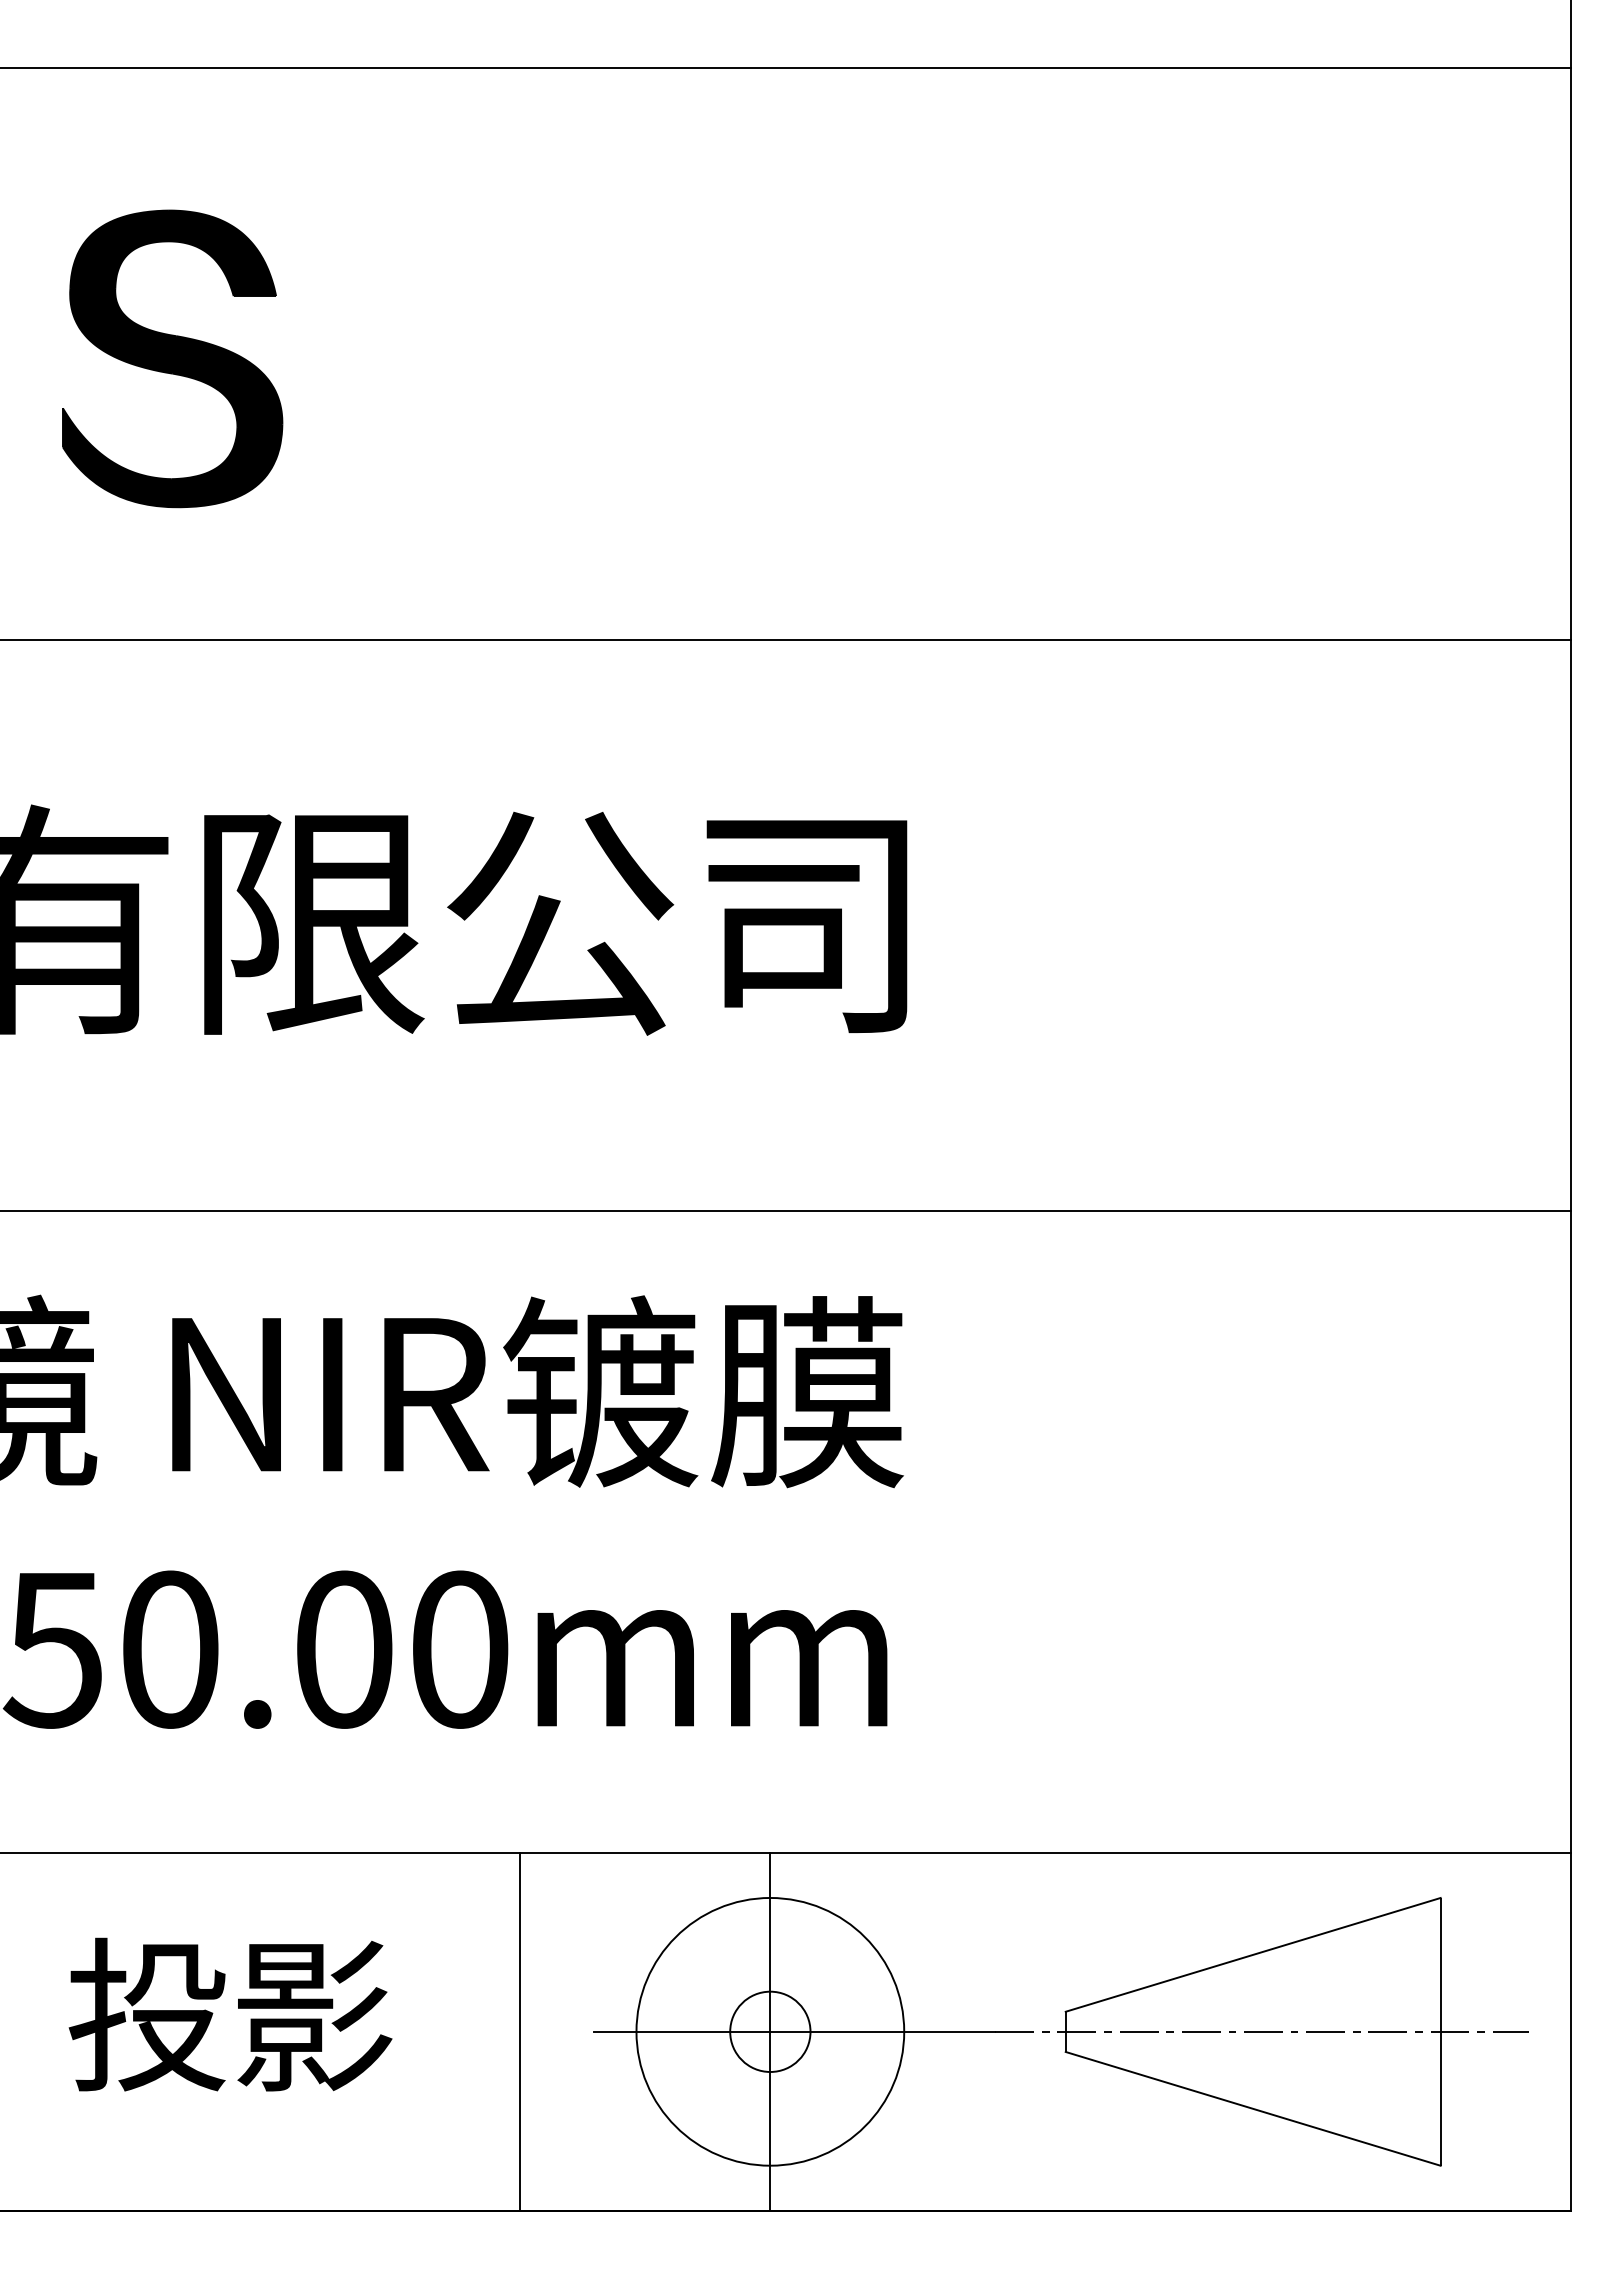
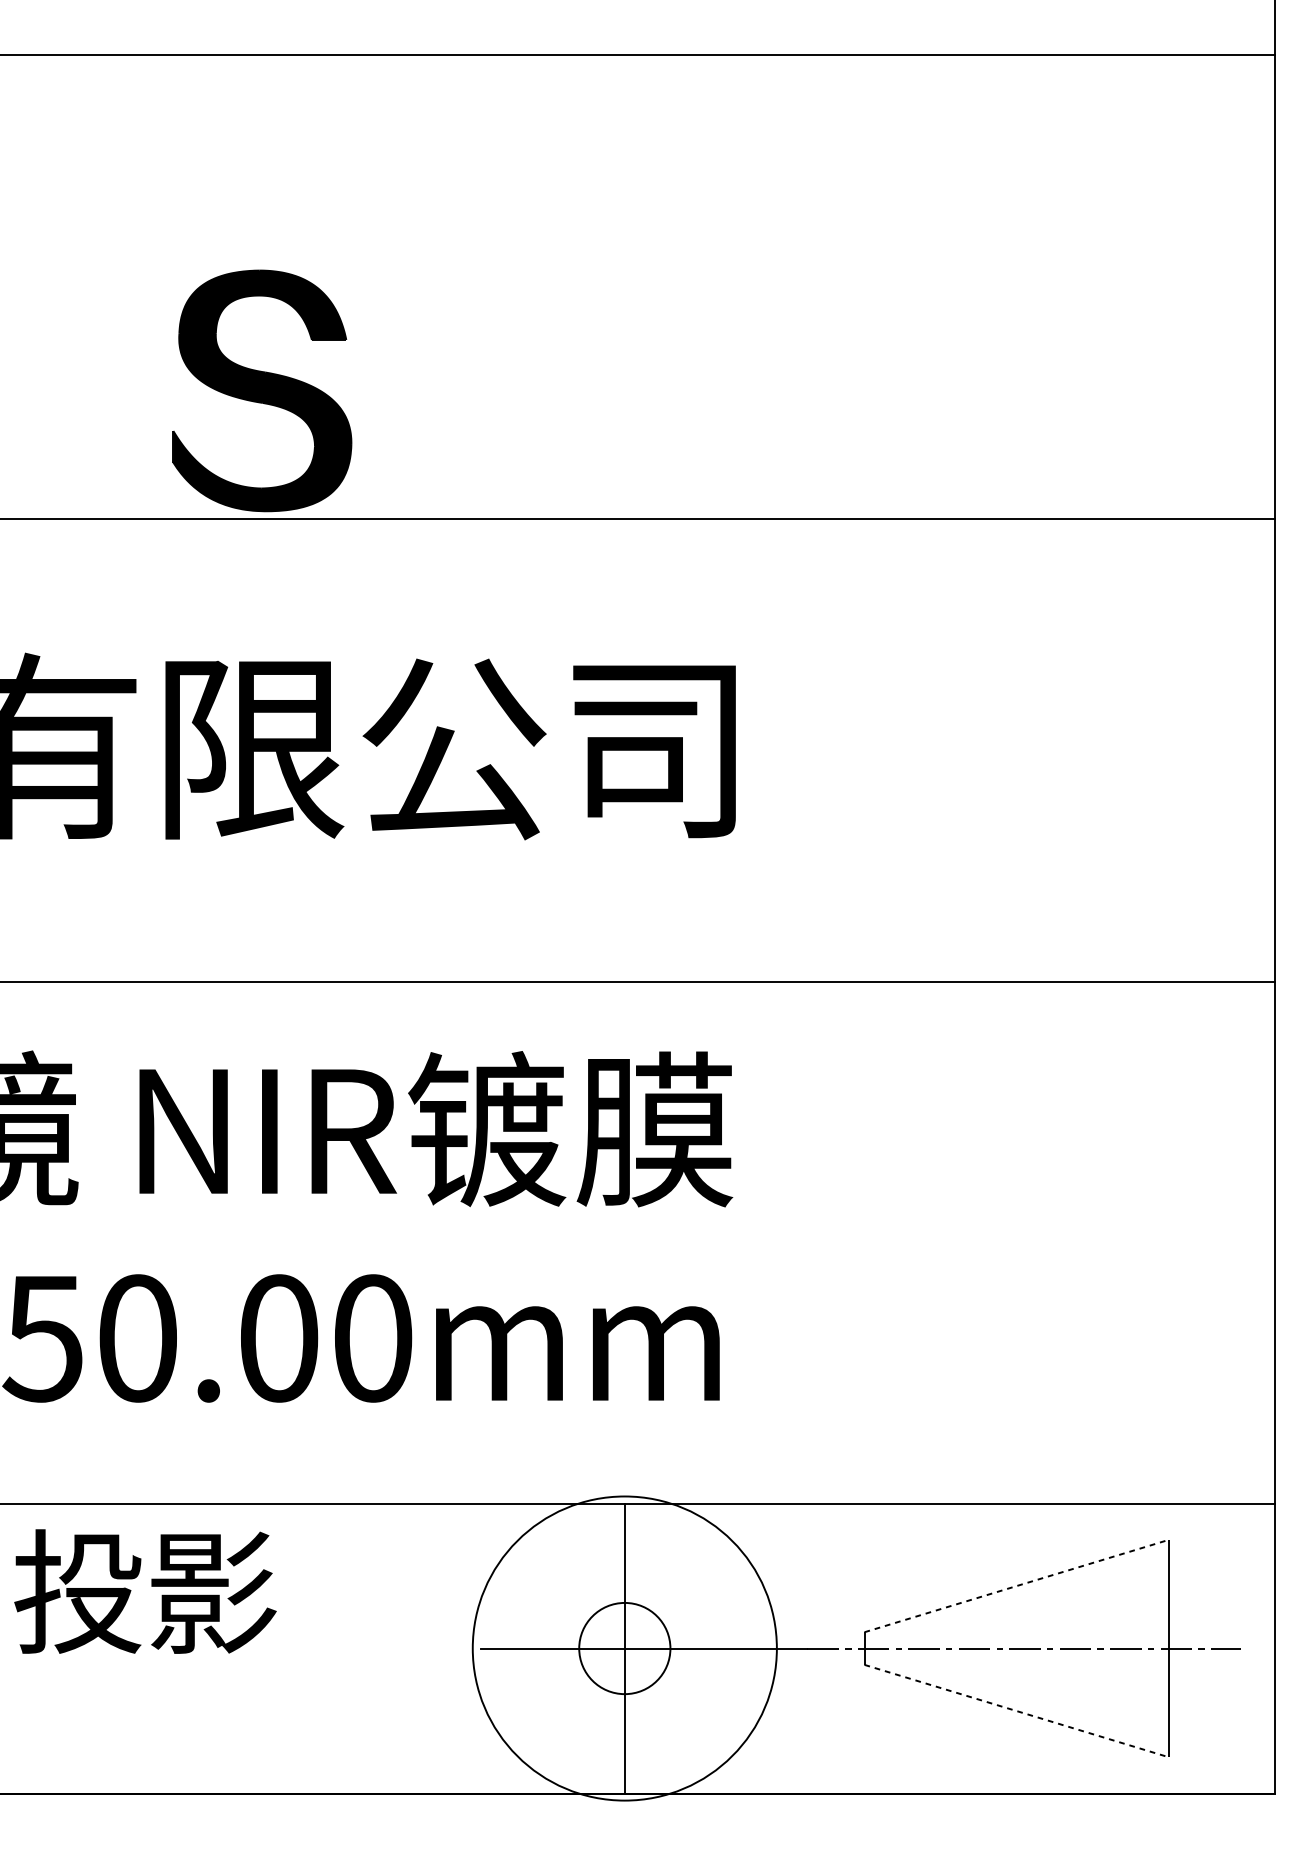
part: (172, 358) -> (262, 390), moved
line: (1253, 1954) -> (1016, 1585), solid -> dashed
text: (230, 2014) -> (145, 1591), moved
line: (519, 2031) -> (421, 1648), removed
circle: (770, 2031) -> (624, 1648), size x1.4
circle: (770, 2031) -> (624, 1648), size x1.4
line: (1253, 2108) -> (1016, 1710), solid -> dashed

